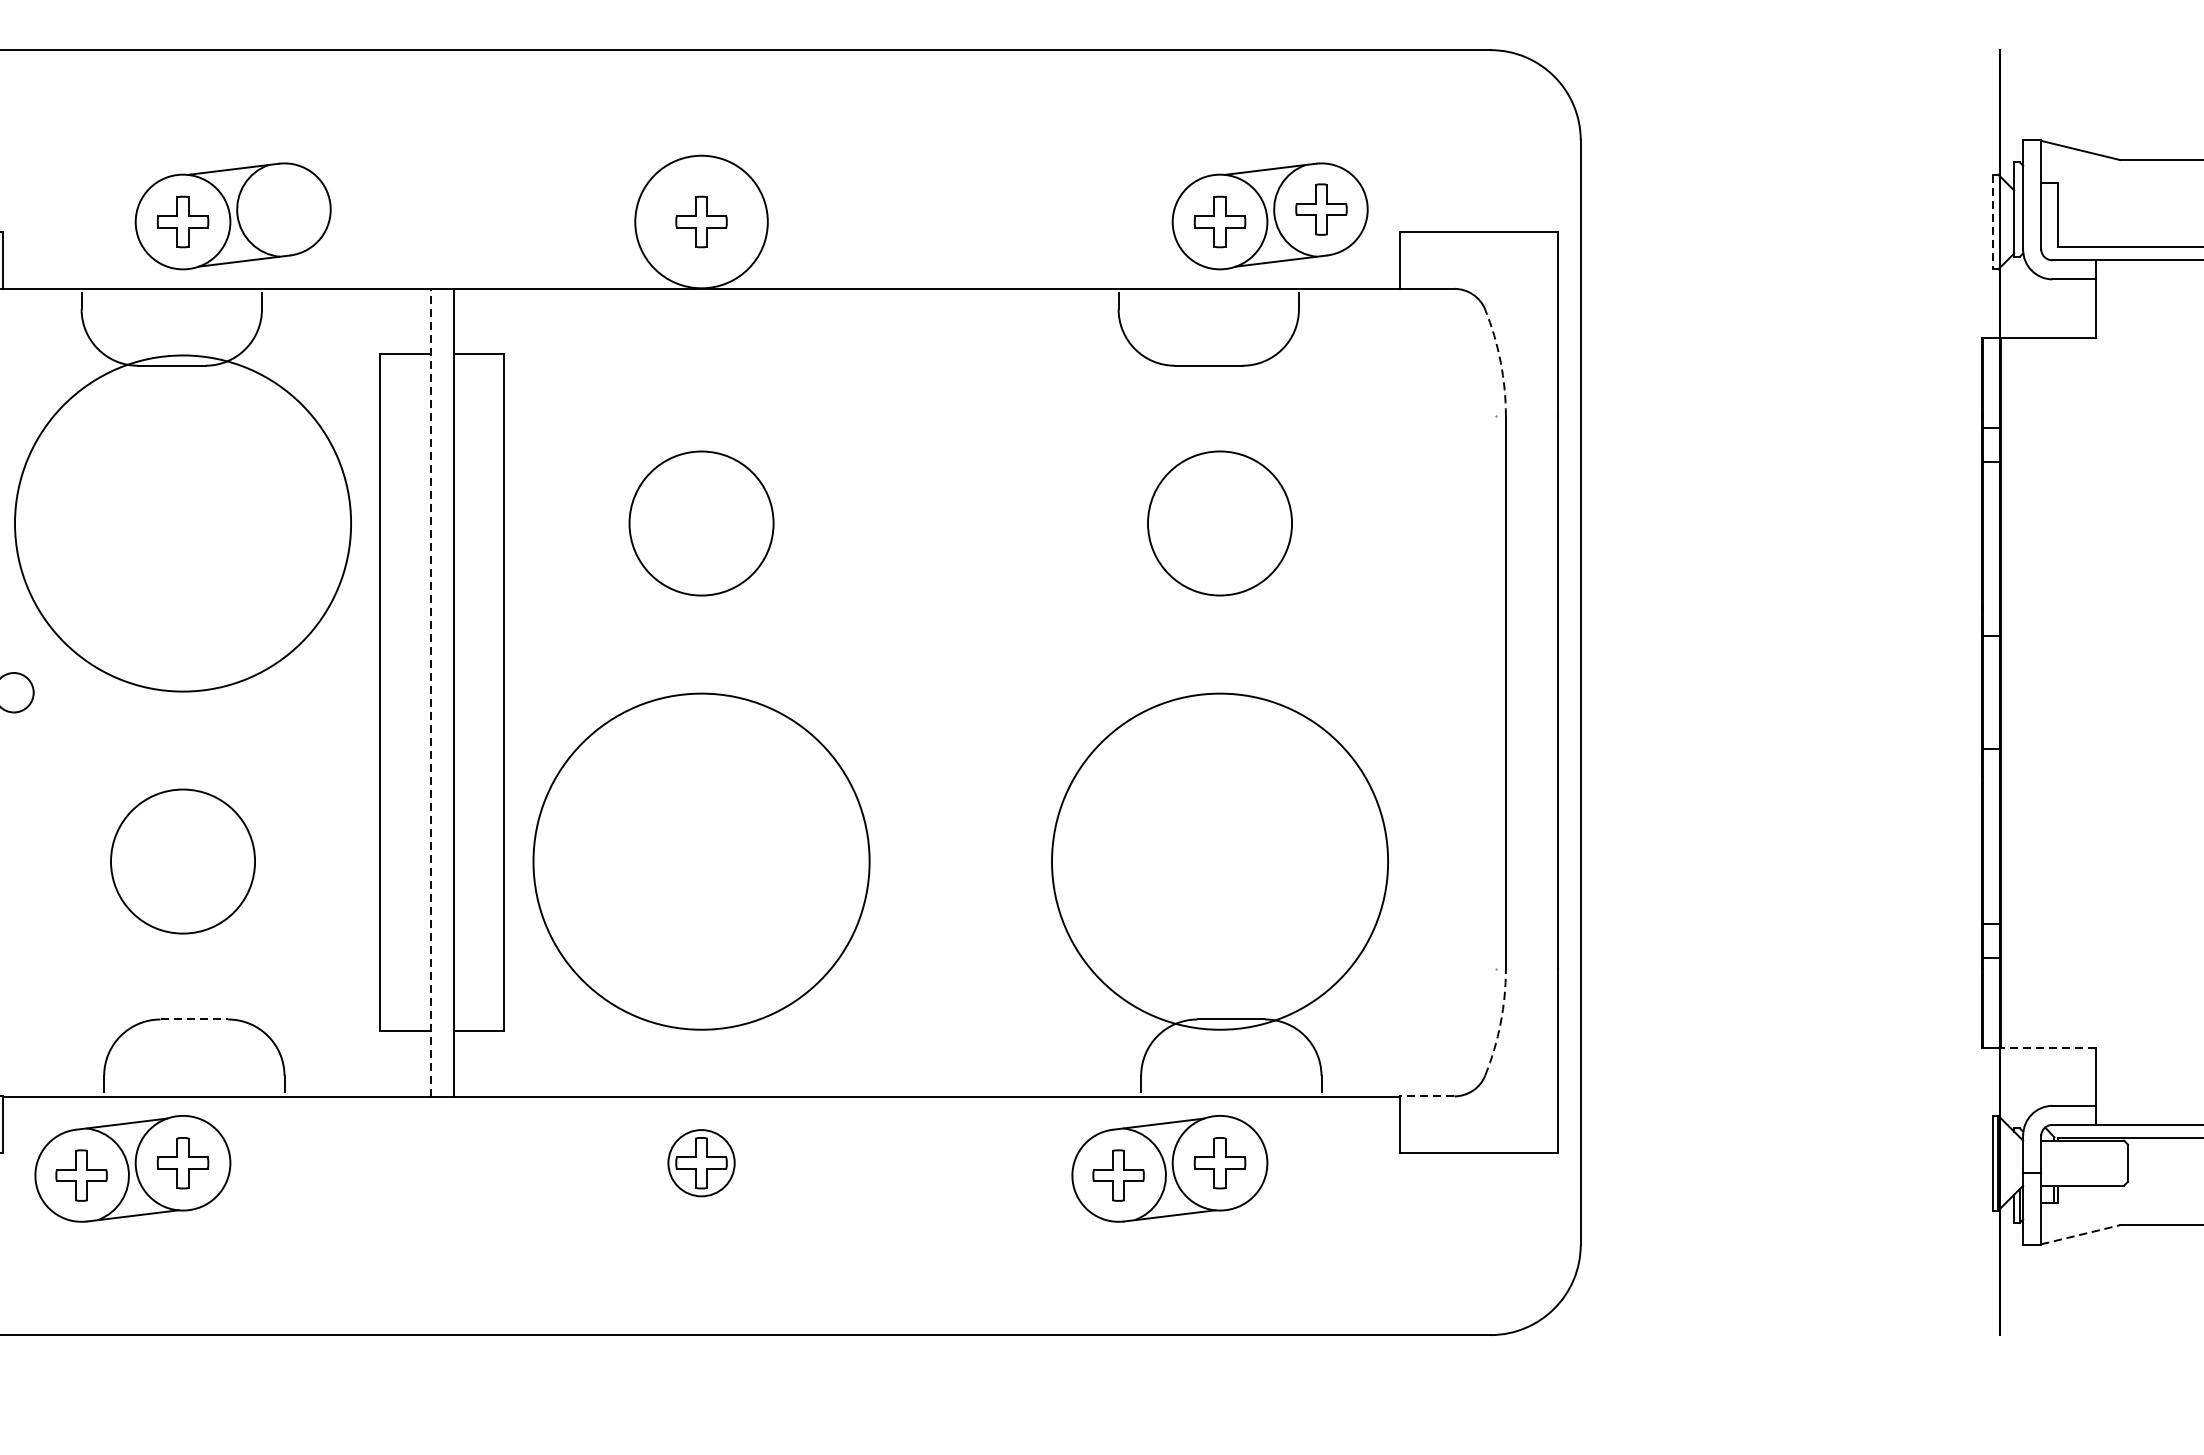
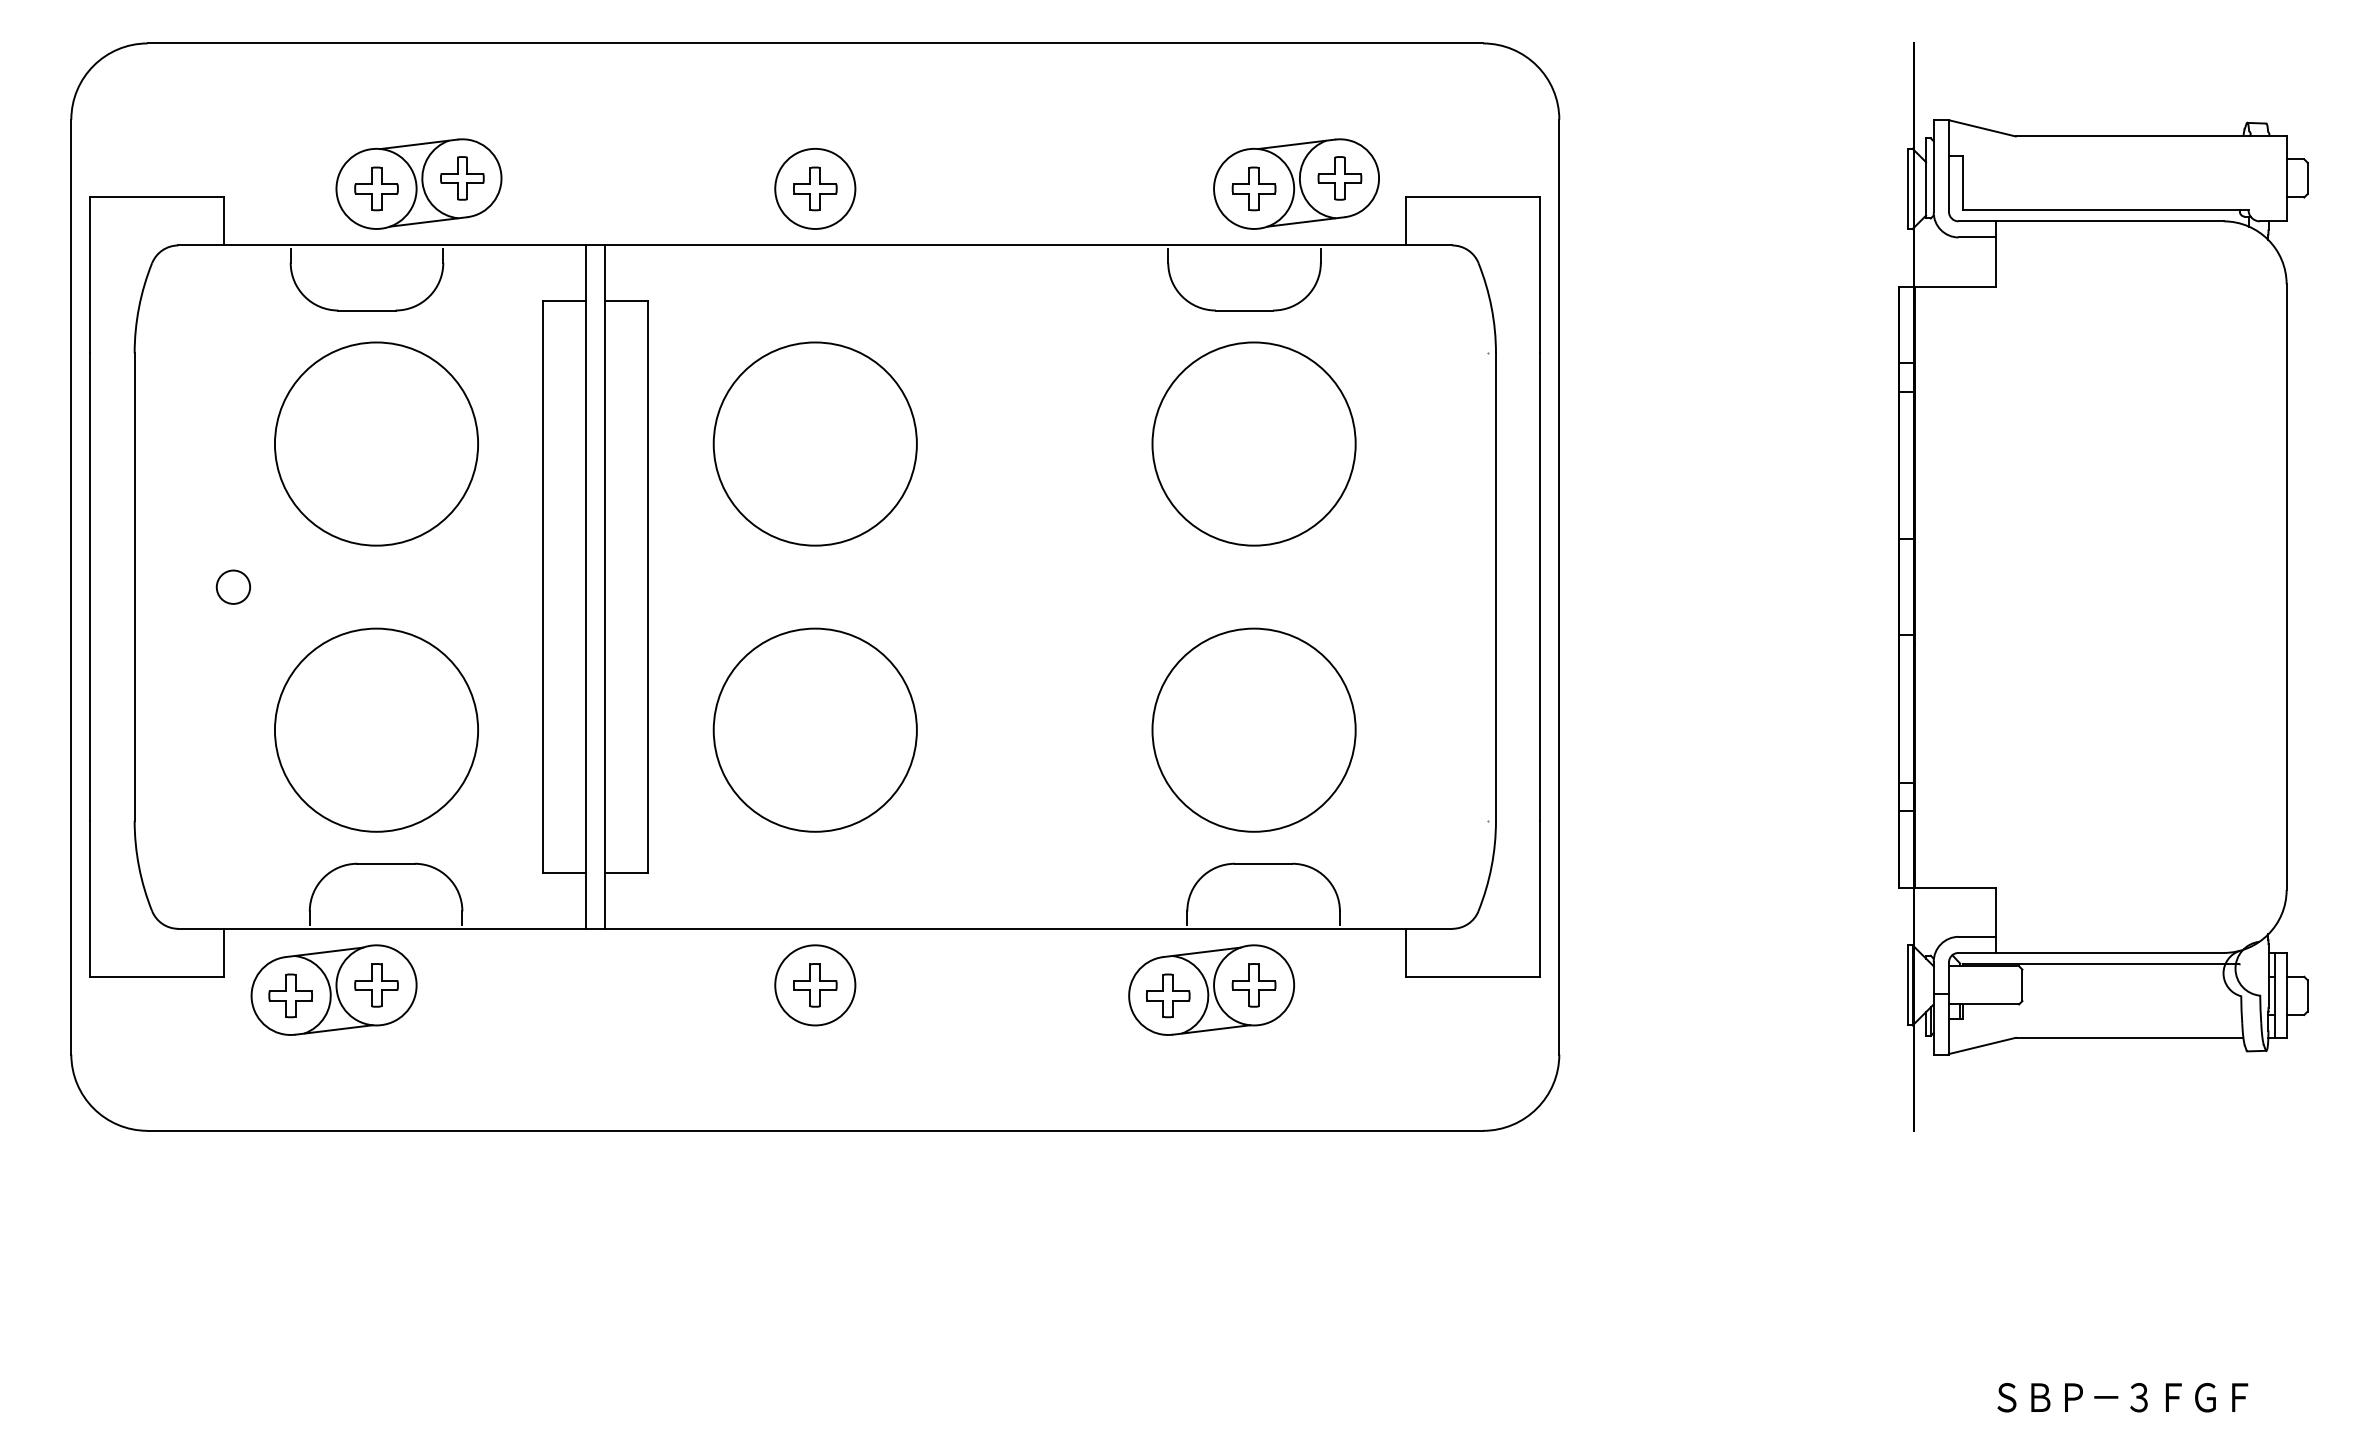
part: (284, 209) -> (462, 178), added
circle: (701, 221) -> (815, 188), size x0.71
line: (1992, 222) -> (1907, 189), dashed -> solid
arc: (1500, 362) -> (1491, 307), dashed -> solid
circle: (183, 522) -> (376, 443), size x0.71
circle: (700, 522) -> (814, 443), size x1.67
circle: (1219, 522) -> (1253, 443), size x1.67
line: (431, 691) -> (586, 586), dashed -> solid
circle: (183, 860) -> (376, 729), size x1.67
circle: (700, 860) -> (814, 729), size x0.71
circle: (1219, 860) -> (1253, 729), size x0.71
line: (194, 1019) -> (386, 863), dashed -> solid
arc: (1500, 1022) -> (1491, 866), dashed -> solid
line: (2047, 1047) -> (1954, 887), dashed -> solid
line: (1426, 1095) -> (1428, 928), dashed -> solid
circle: (701, 1163) -> (815, 985), size x1.43
line: (2080, 1234) -> (1982, 1045), dashed -> solid

